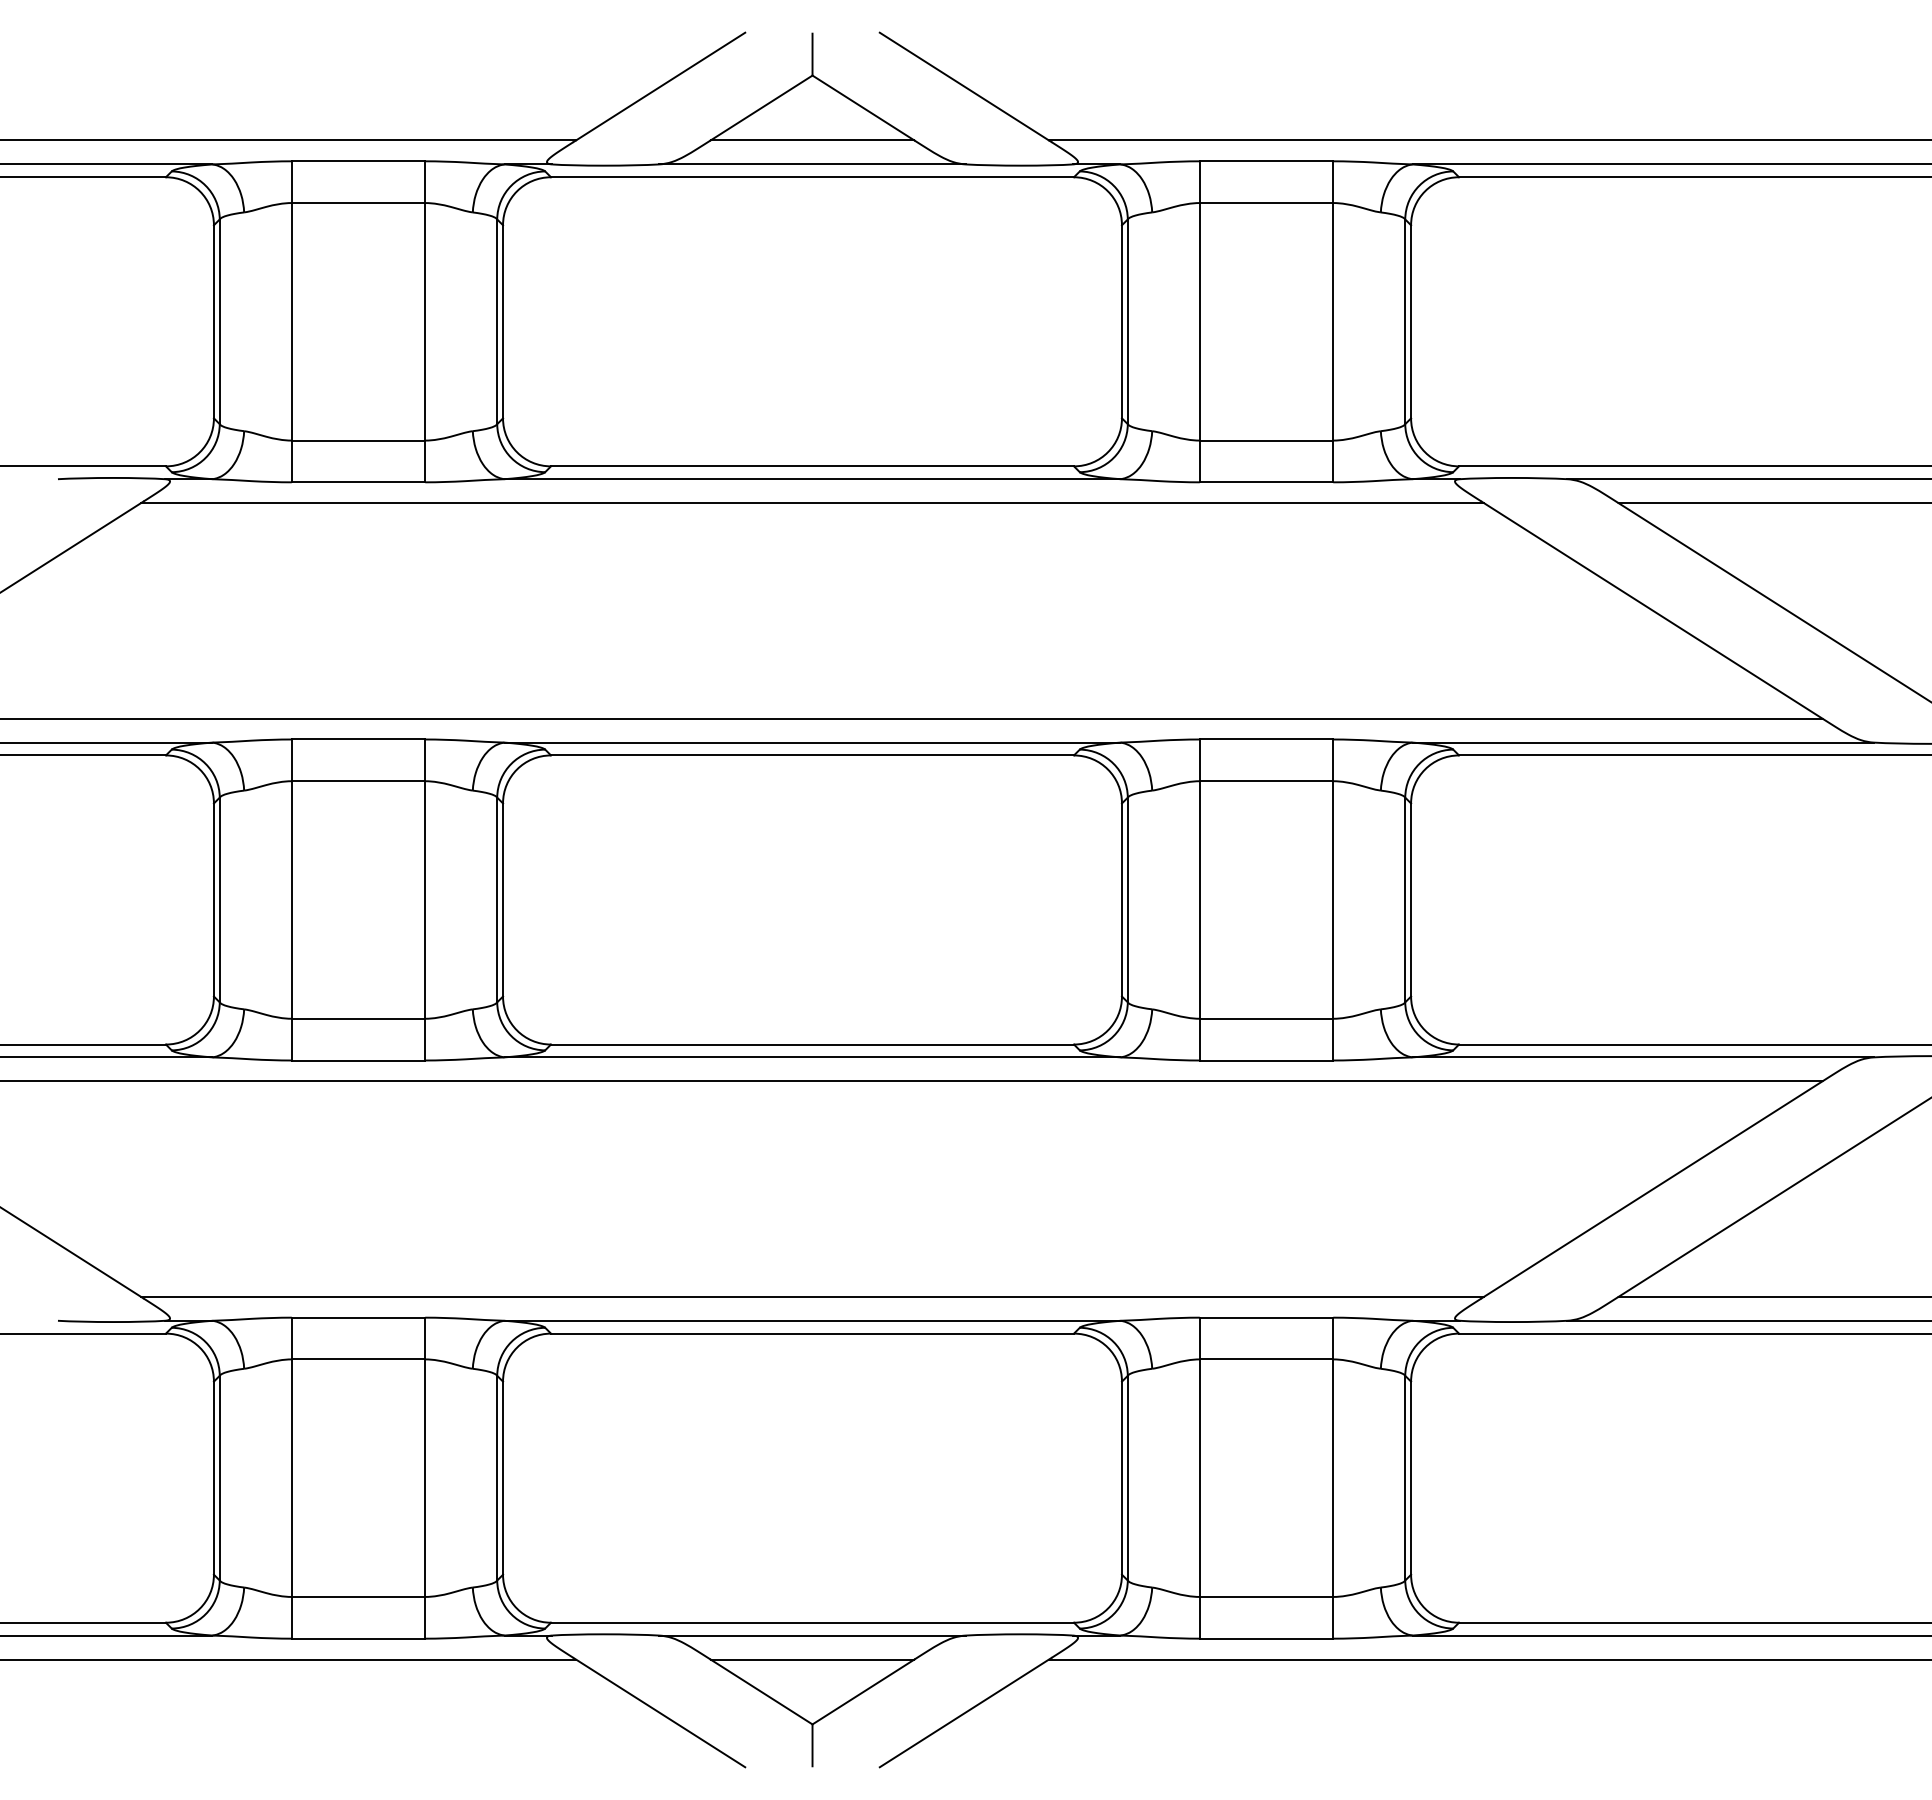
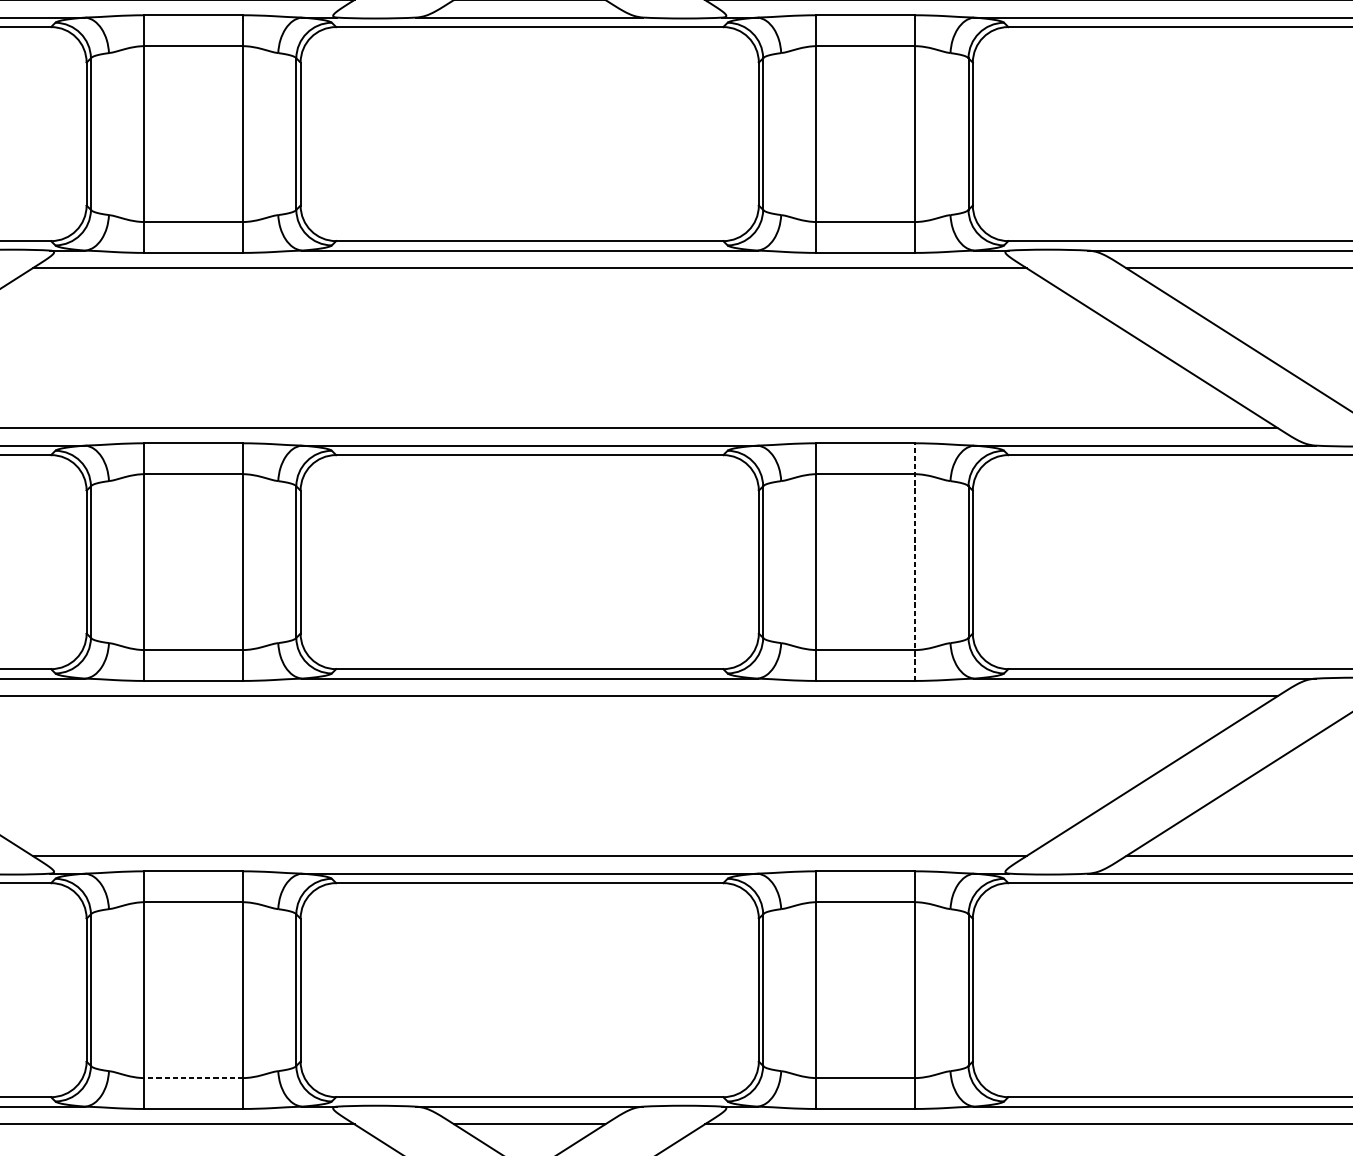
line: (1333, 900) -> (915, 562), solid -> dashed
line: (358, 1596) -> (193, 1077), solid -> dashed

